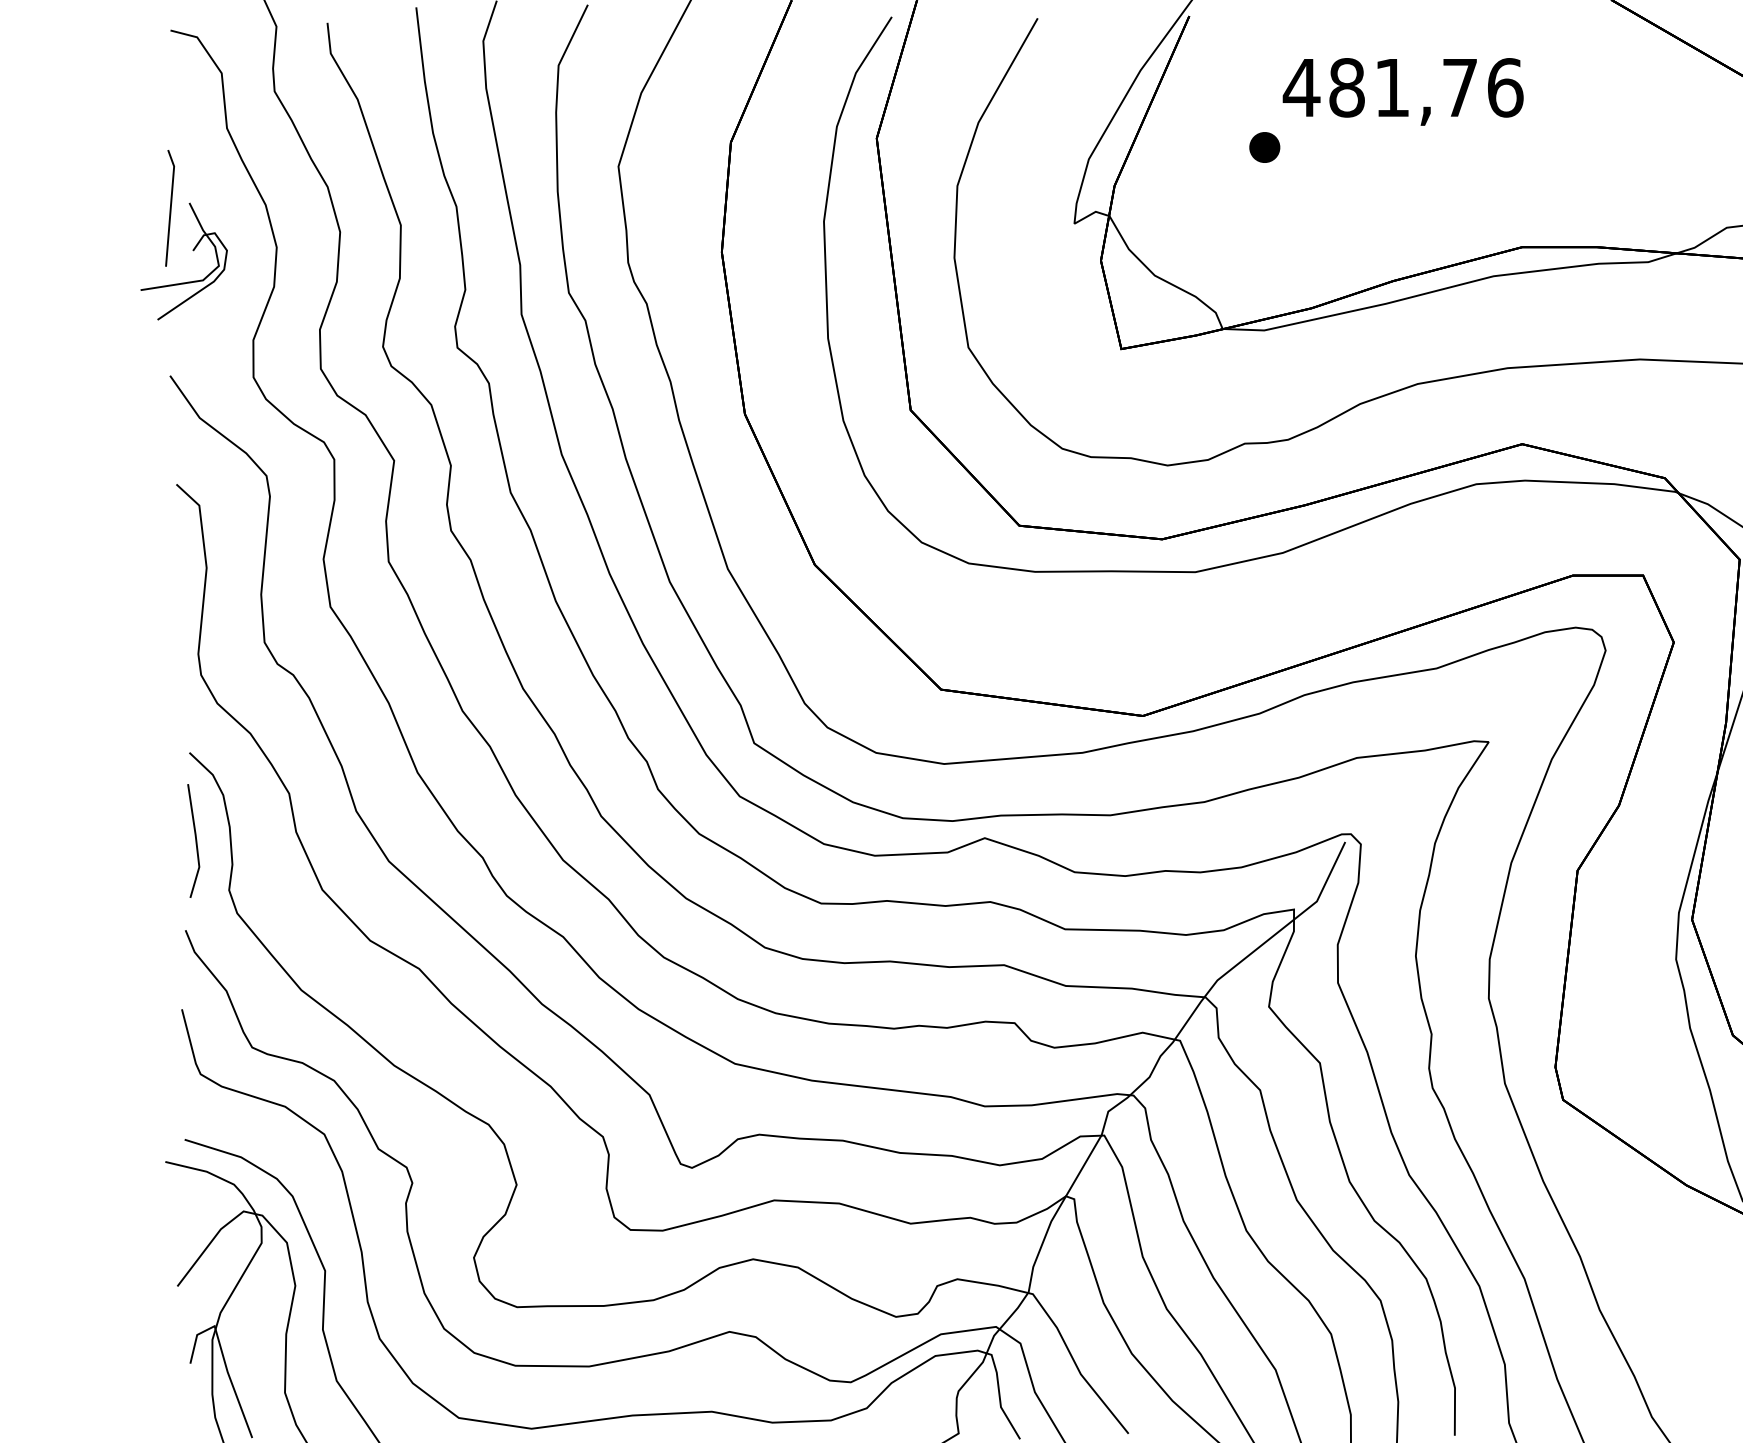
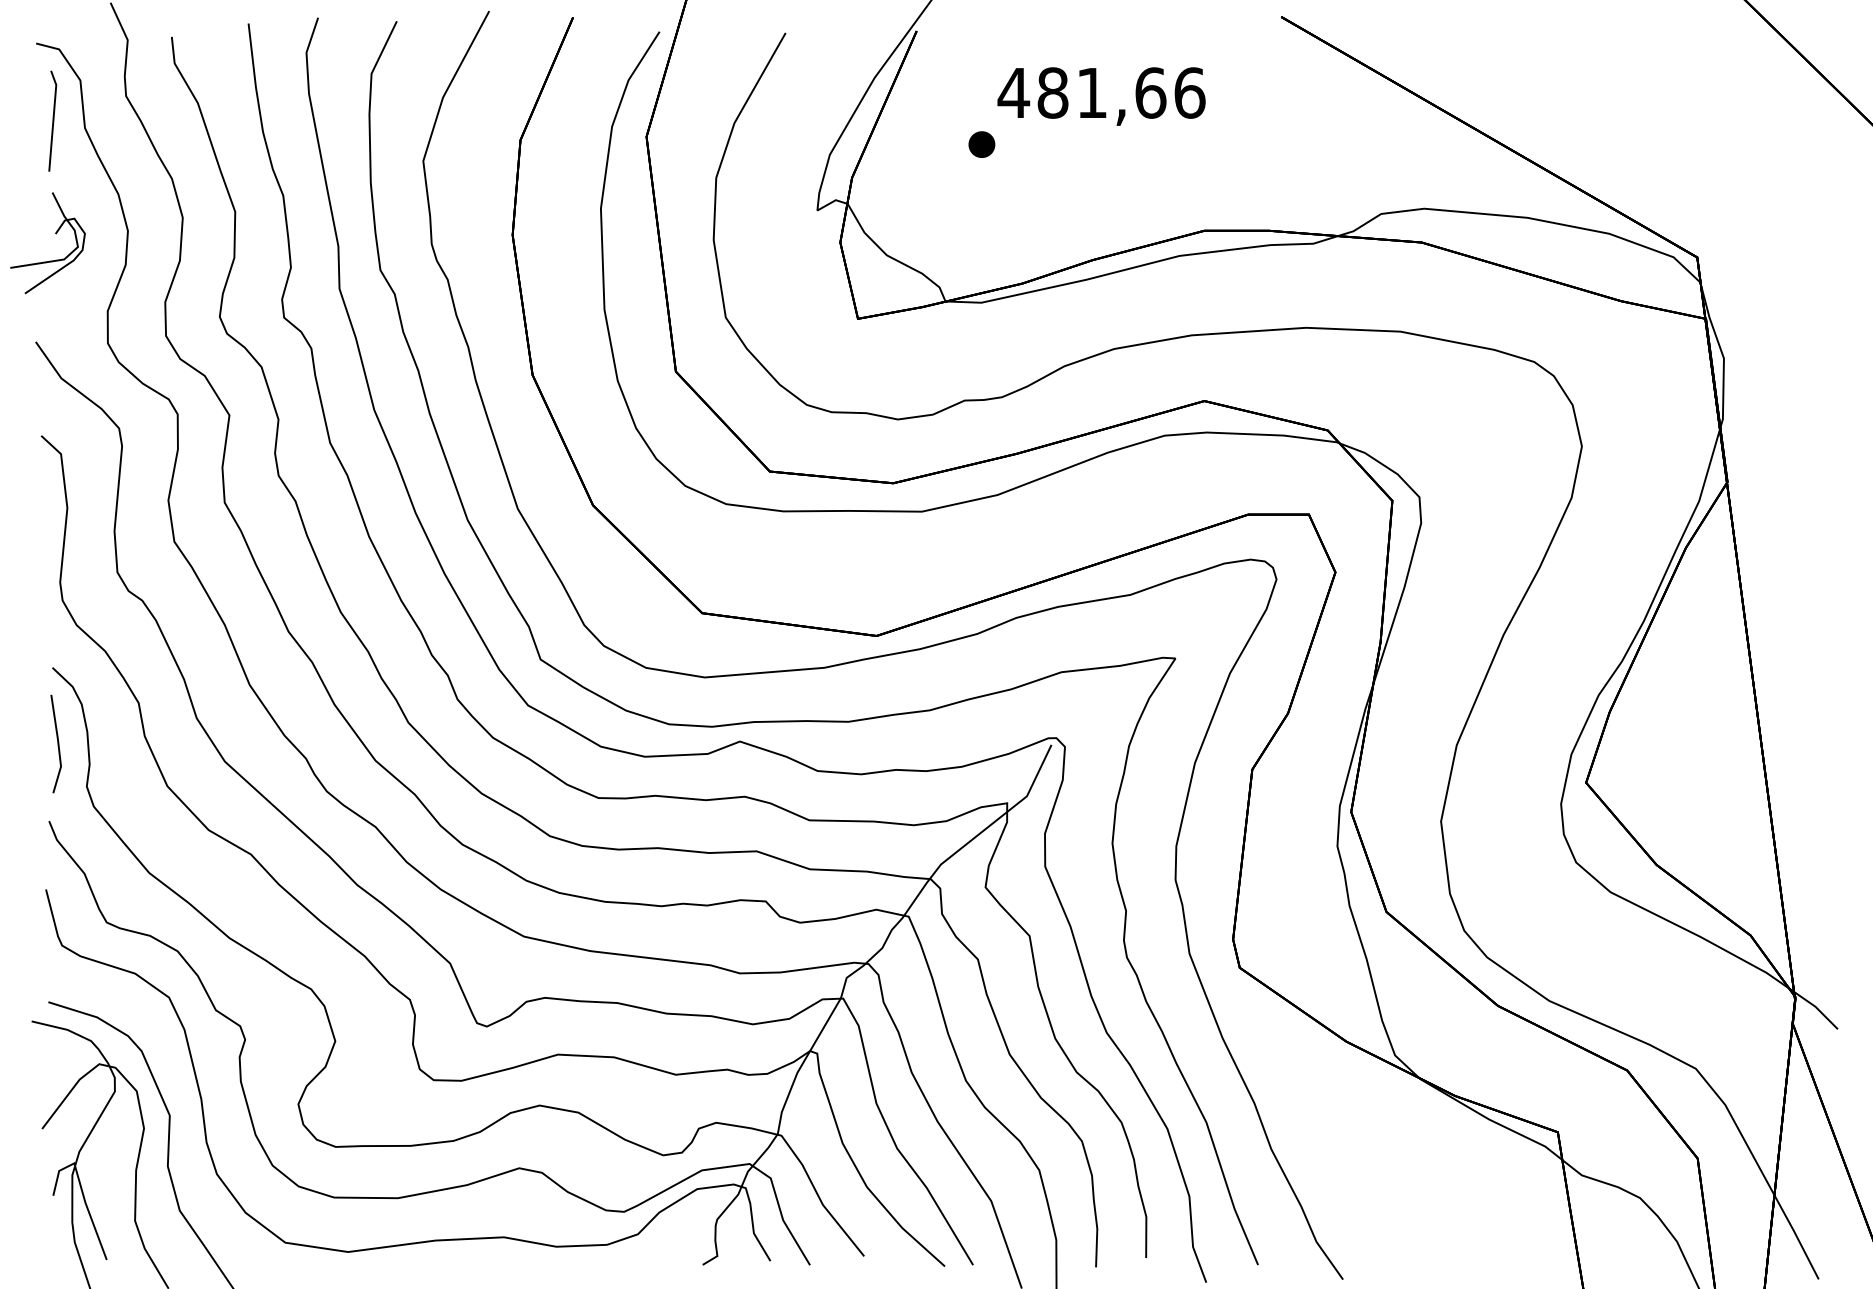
text: (1459, 87) -> (1150, 92), 481,76 -> 481,66
line: (169, 207) -> (52, 120), moved

